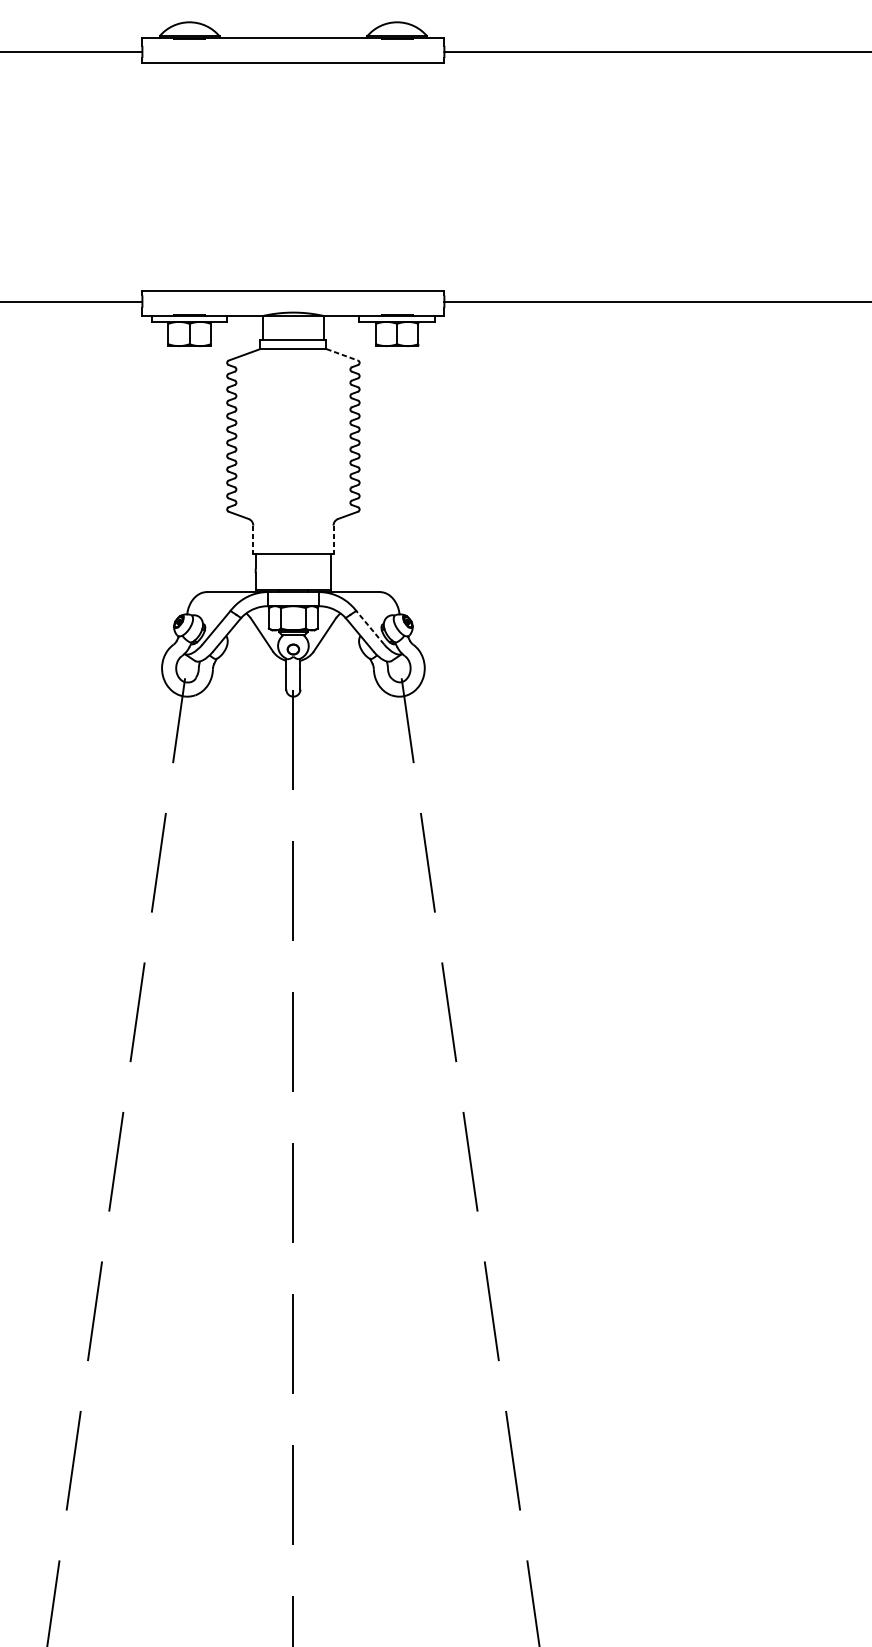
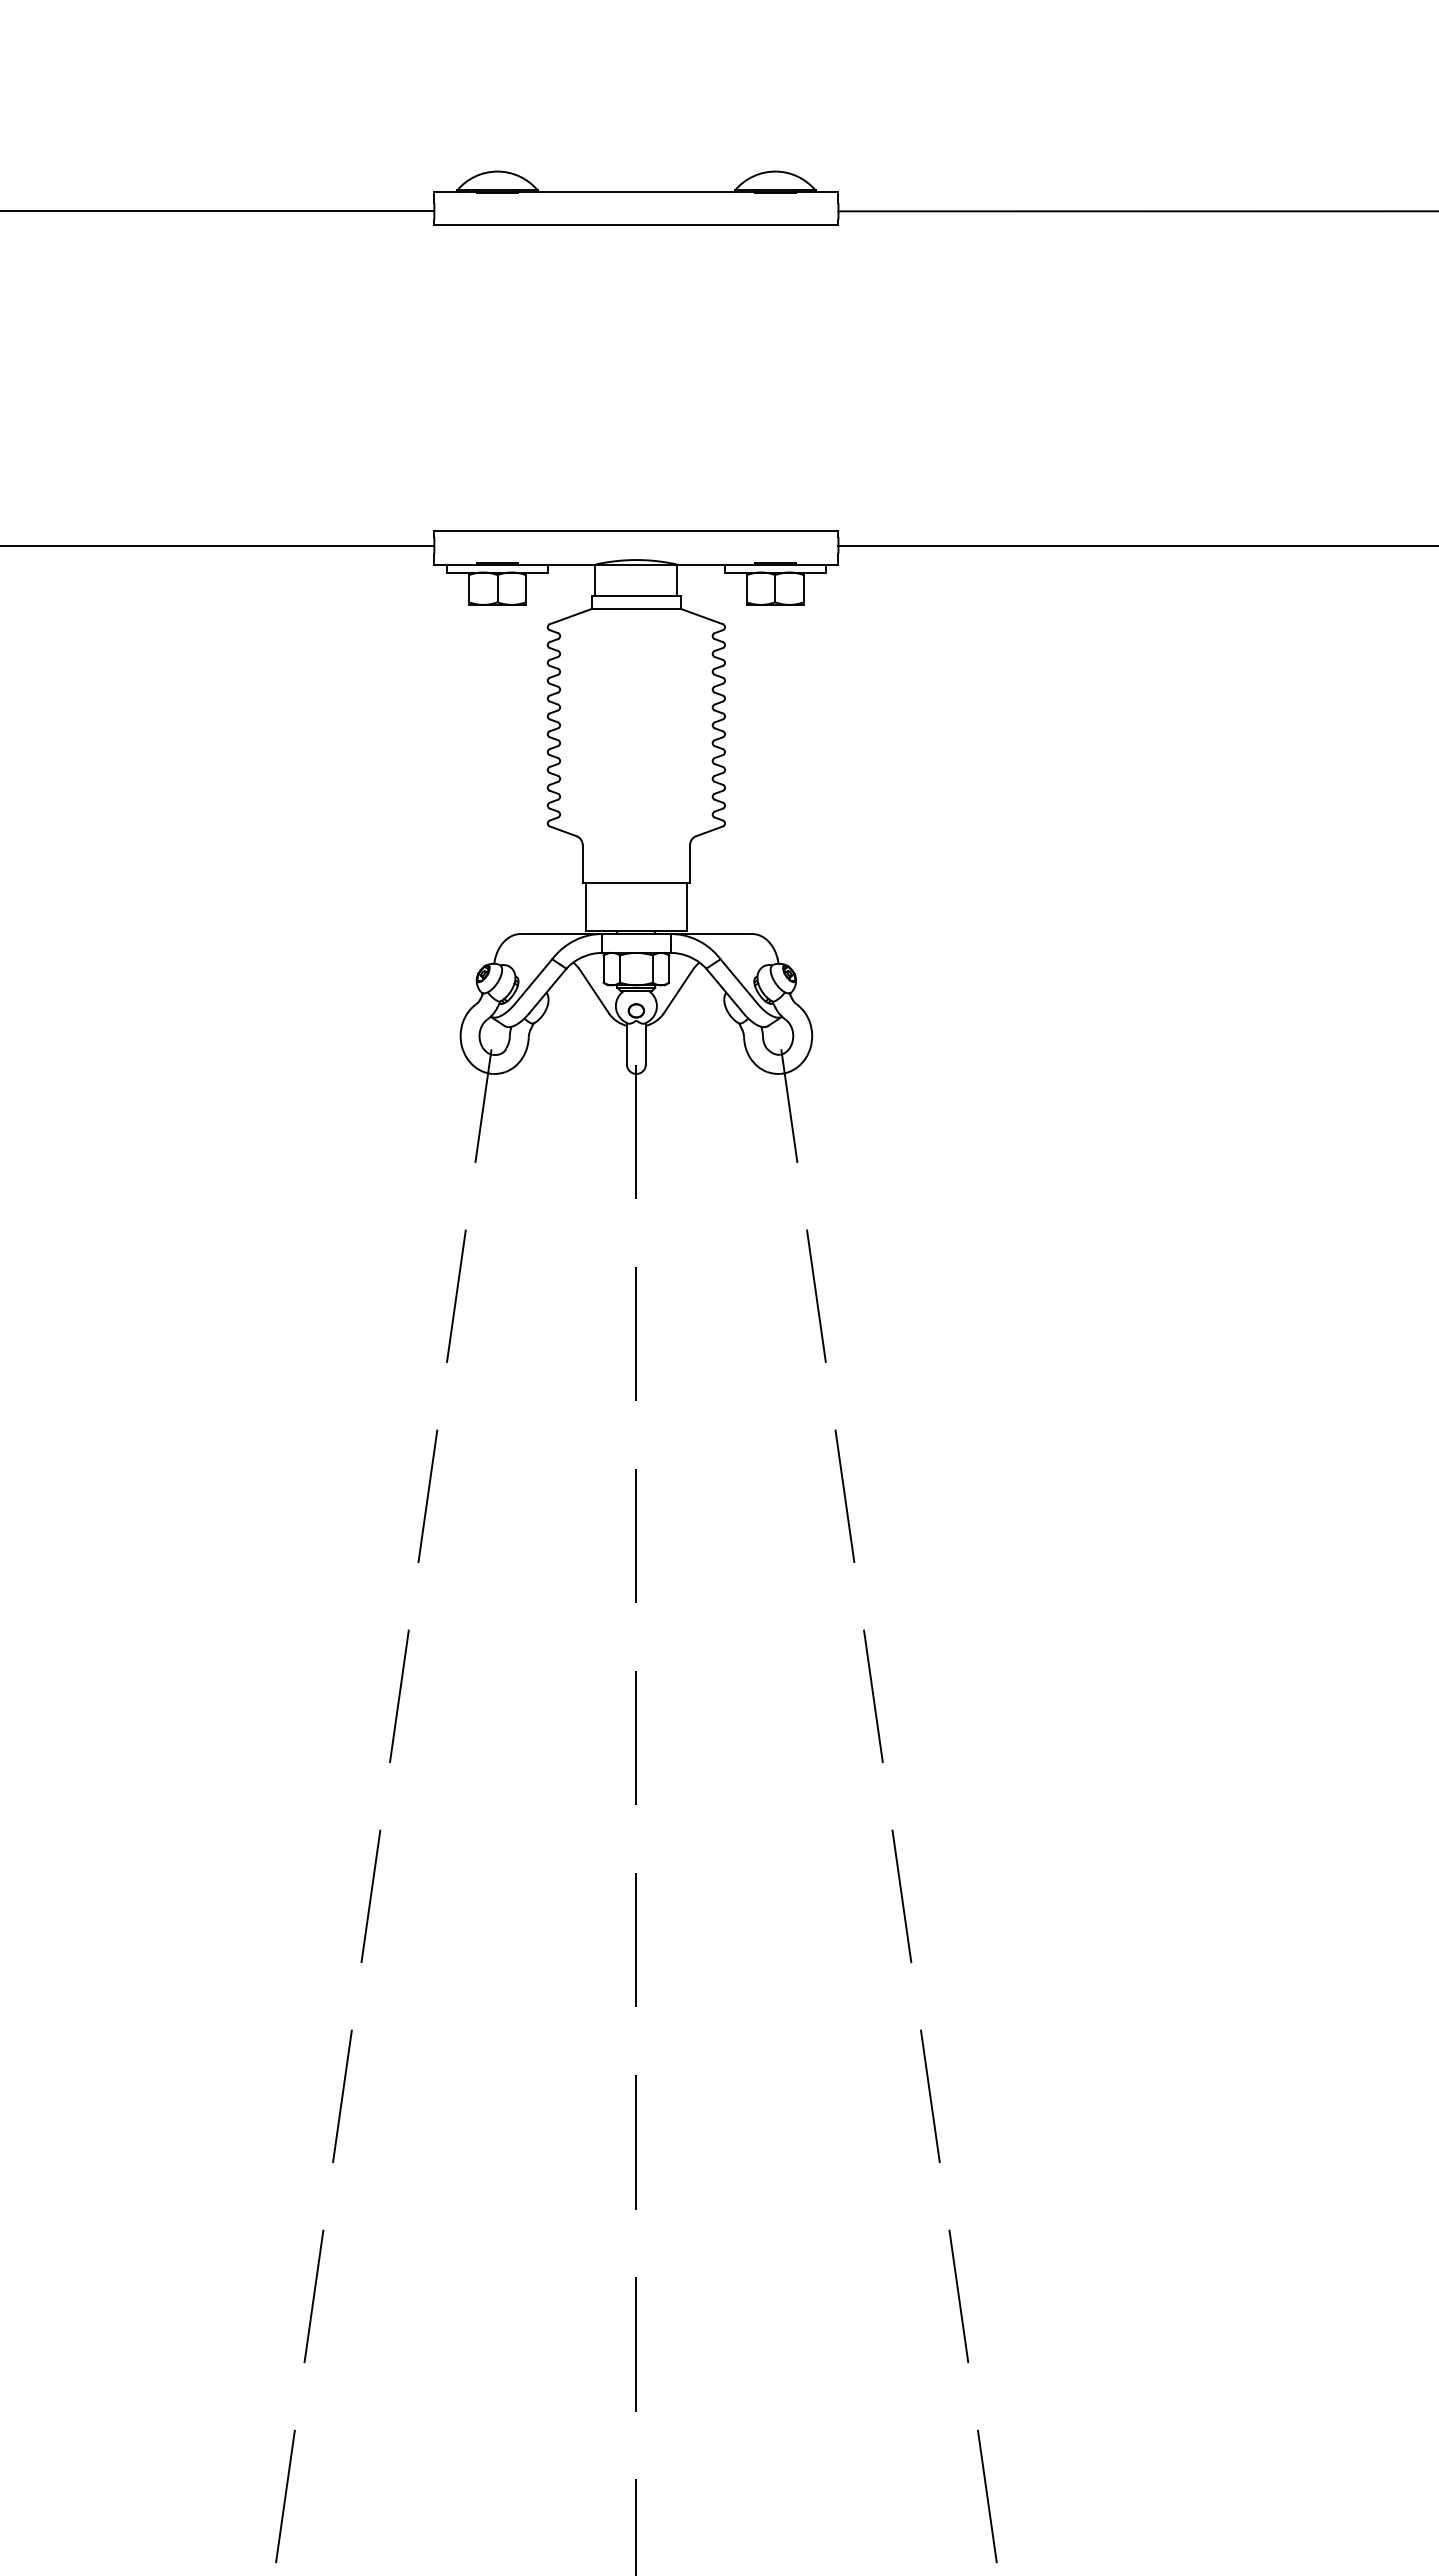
line: (342, 354) -> (701, 616), dashed -> solid
line: (253, 540) -> (582, 864), dashed -> solid
line: (333, 540) -> (690, 864), dashed -> solid
line: (369, 627) -> (738, 981), dashed -> solid

